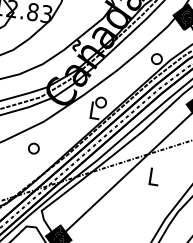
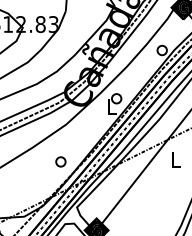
part: (33, 148) -> (60, 161), moved

